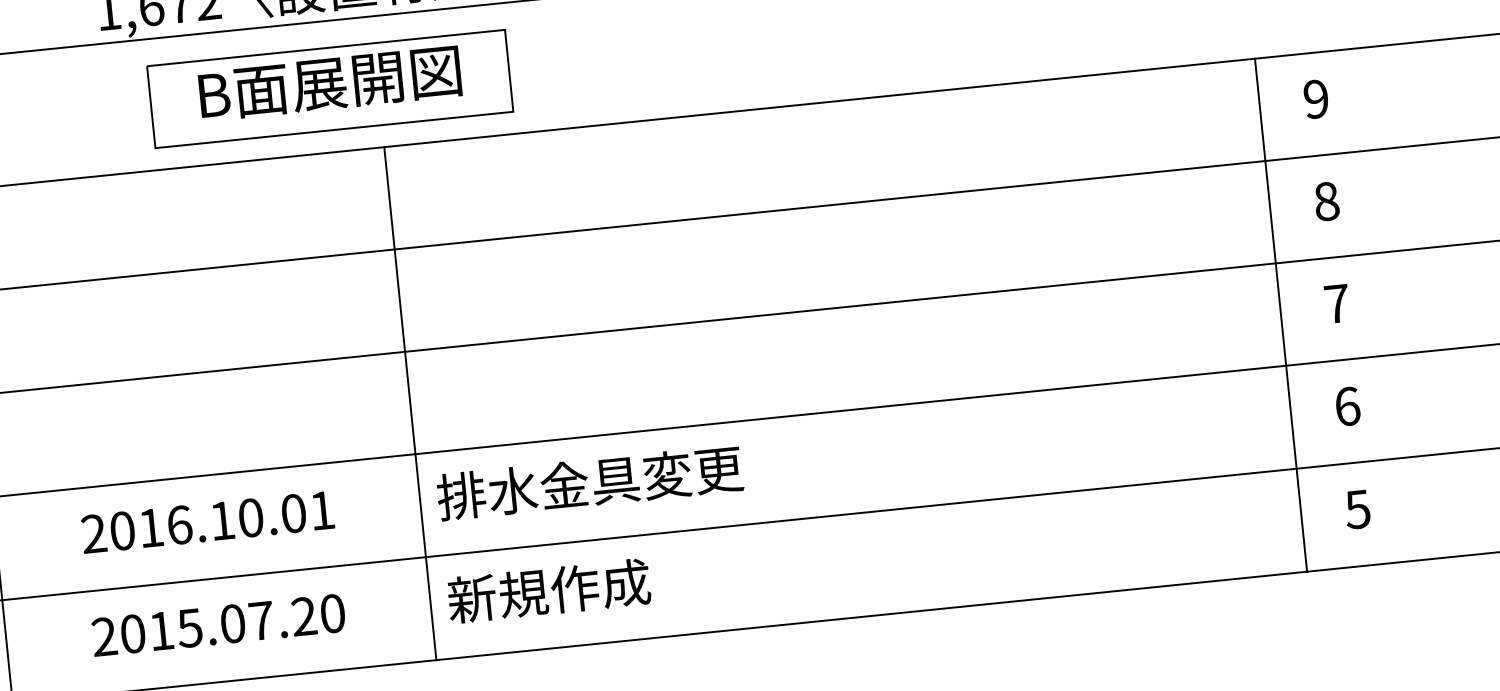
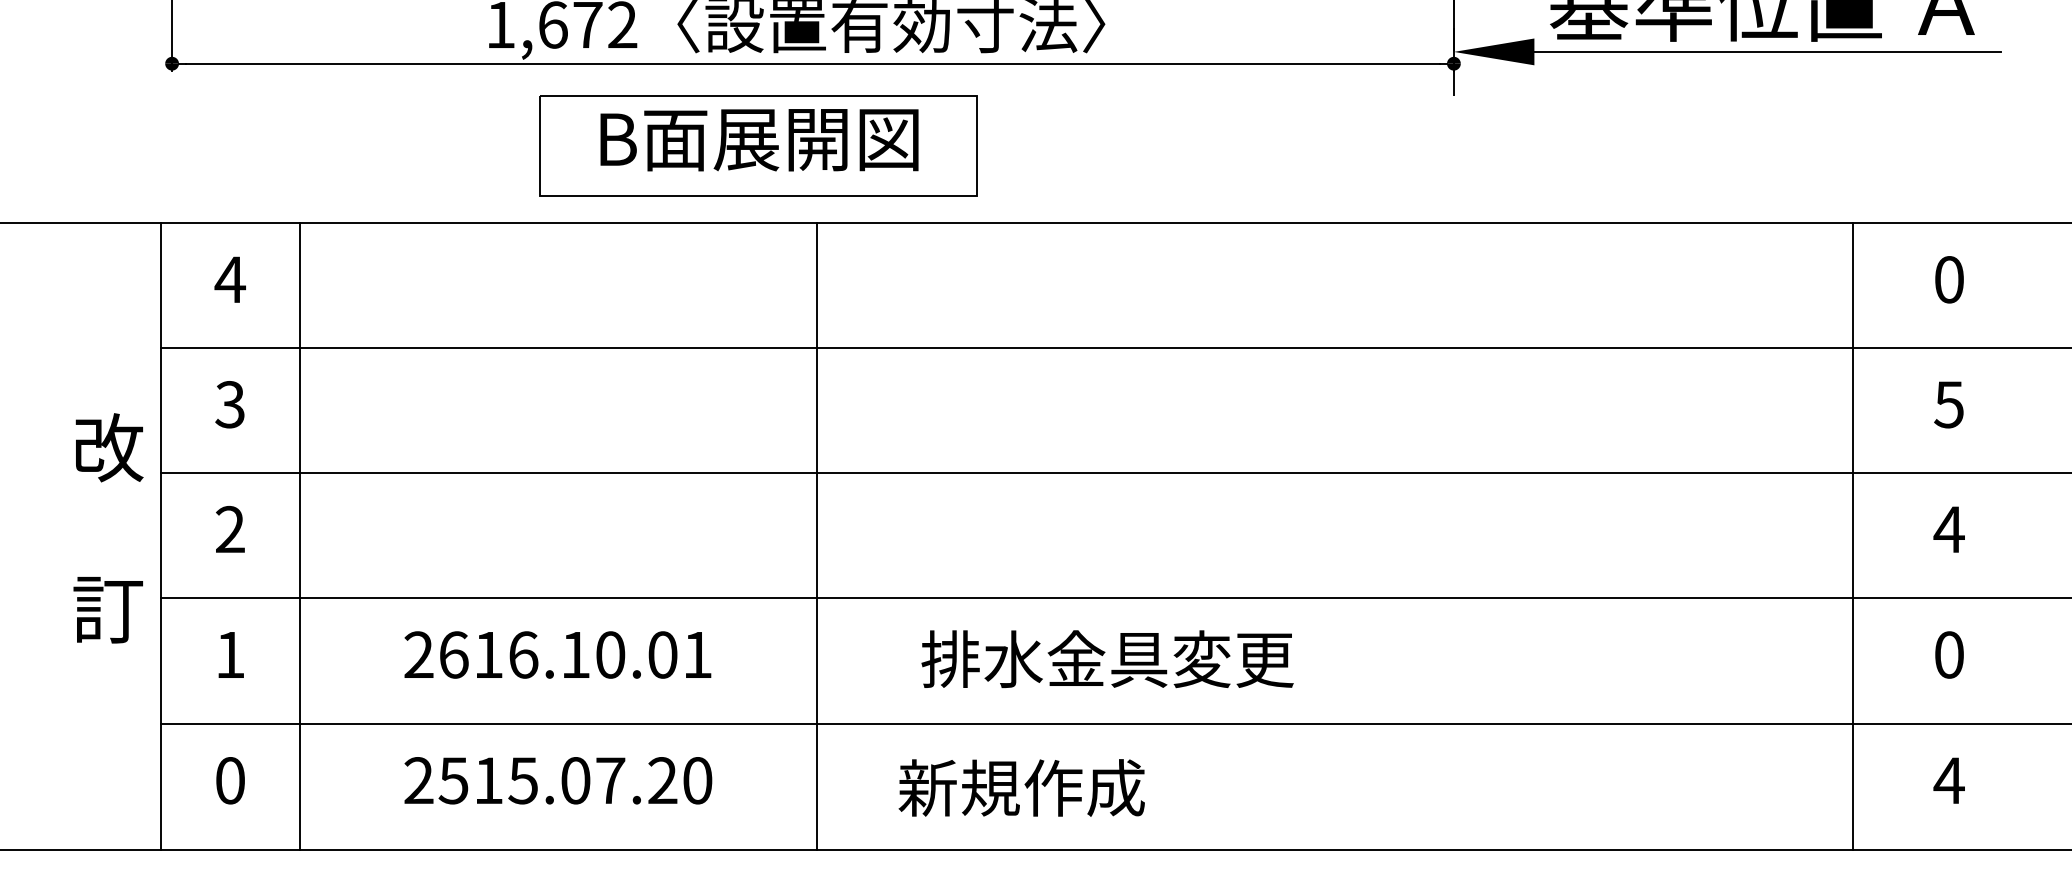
text: (1316, 98) -> (1949, 279), 9 -> 0
text: (1326, 201) -> (1948, 404), 8 -> 5
text: (1336, 303) -> (1948, 529), 7 -> 4
line: (1281, 315) -> (1853, 536), moved
text: (1347, 406) -> (1949, 654), 6 -> 0
text: (589, 483) -> (1107, 659), moved
text: (1357, 509) -> (1948, 780), 5 -> 4
text: (122, 530) -> (453, 654), 2016.10.01 -> 2616.10.01
text: (548, 590) -> (1021, 787), moved
text: (132, 633) -> (453, 780), 2015.07.20 -> 2515.07.20

